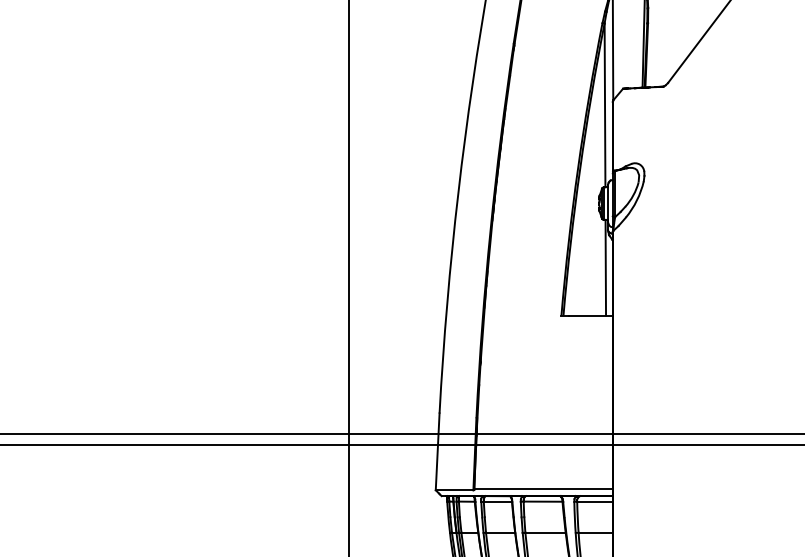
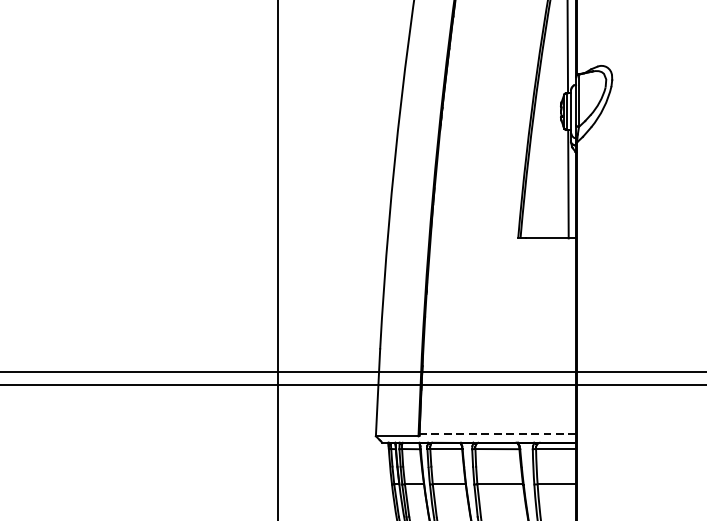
line: (543, 488) -> (497, 434), solid -> dashed

